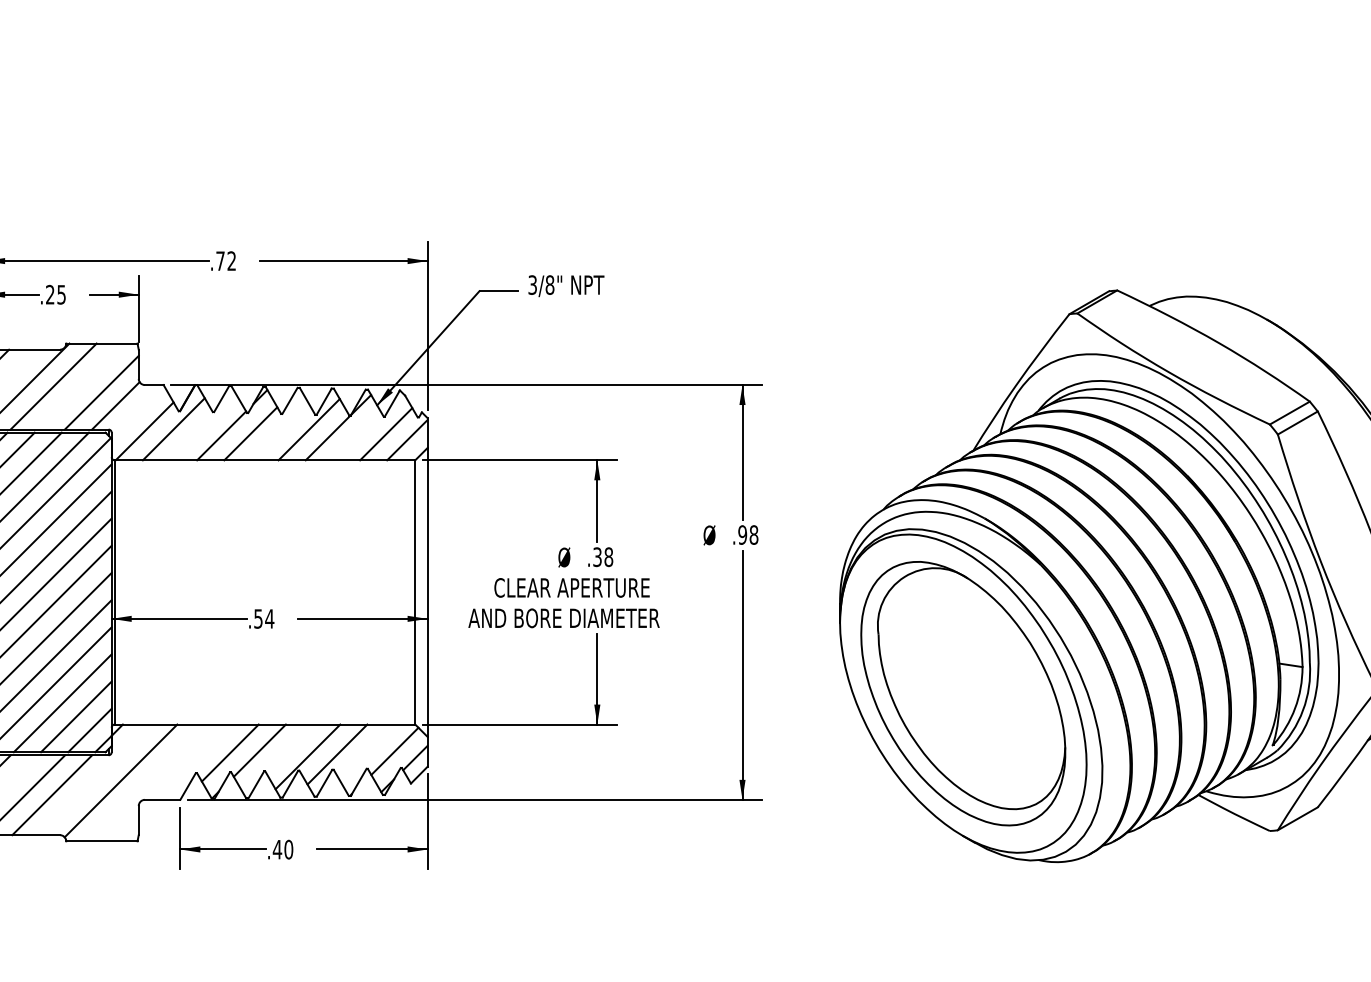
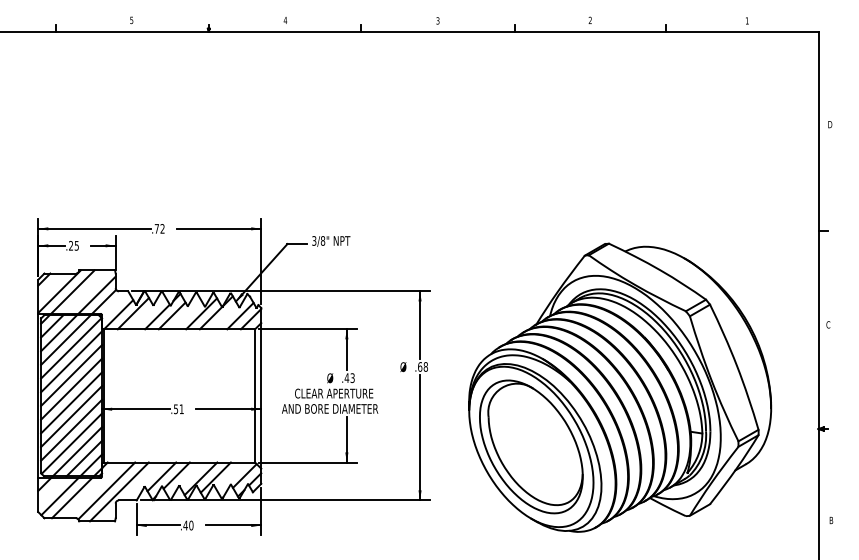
text: (743, 534) -> (420, 366), .98 -> .68
text: (602, 557) -> (349, 378), .38 -> .43
text: (269, 619) -> (181, 409), .54 -> .51
line: (146, 782) -> (119, 491), added

